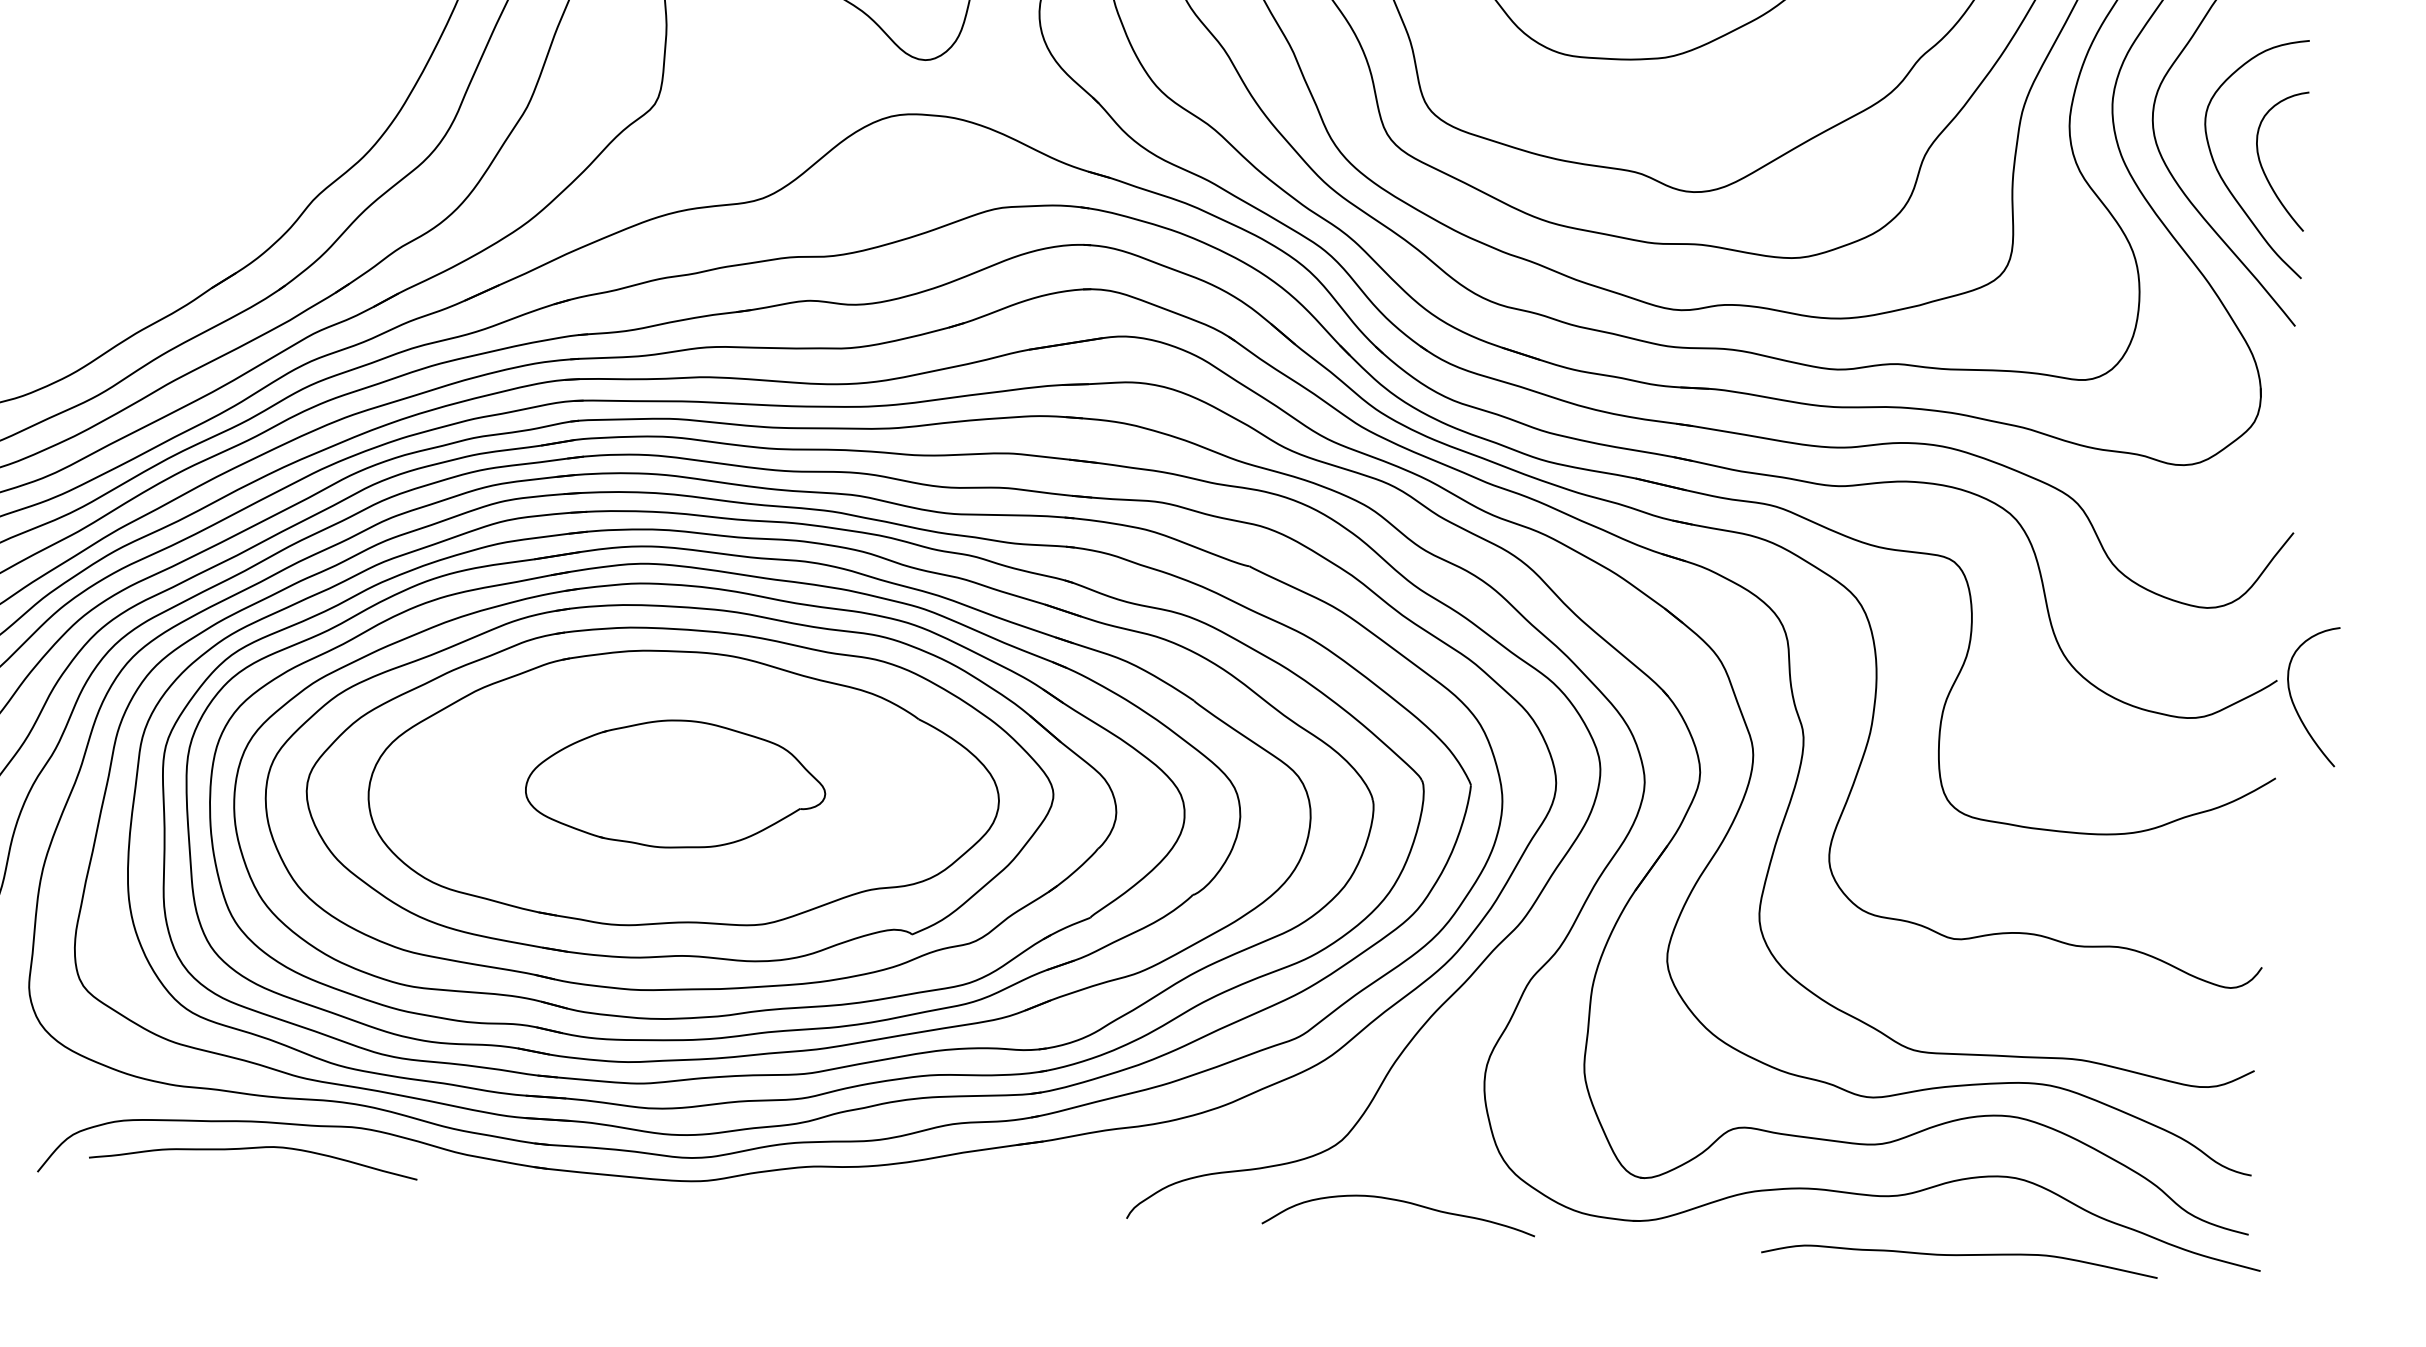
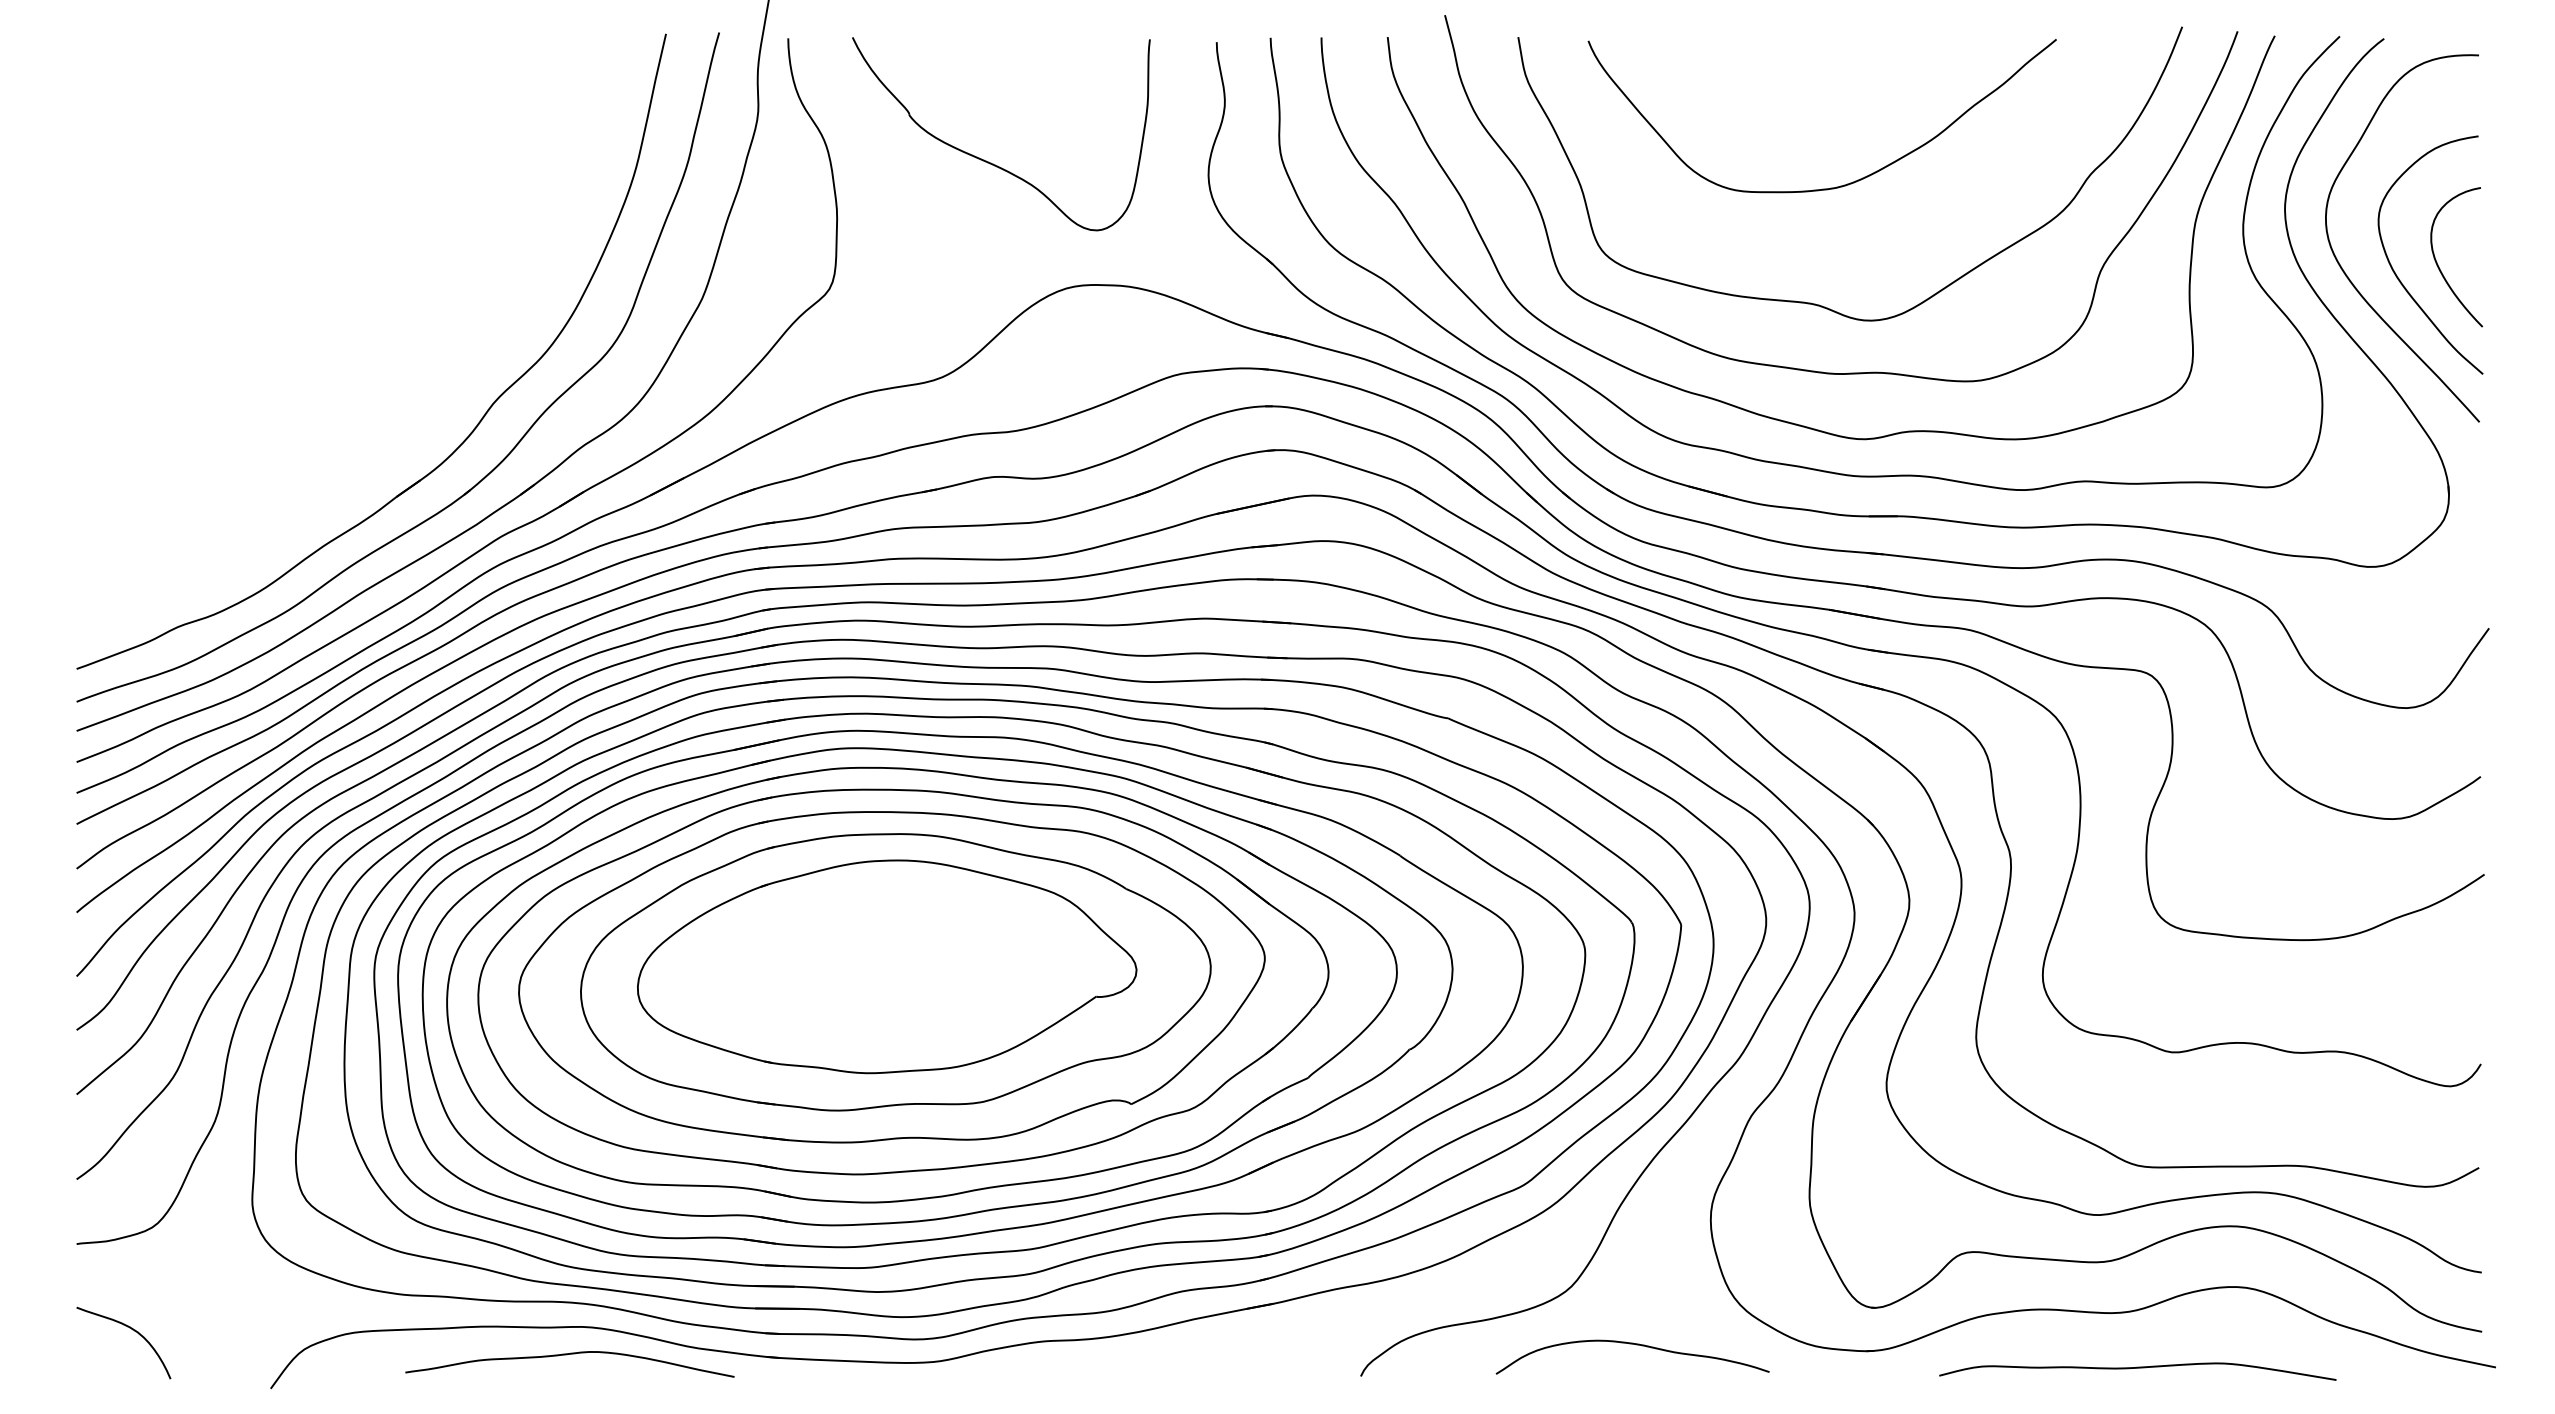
curve: (2294, 704) -> (2499, 799), removed
part: (676, 783) -> (887, 966), size x1.67
curve: (251, 1149) -> (567, 1355), moved
curve: (1959, 1255) -> (2137, 1368), moved

